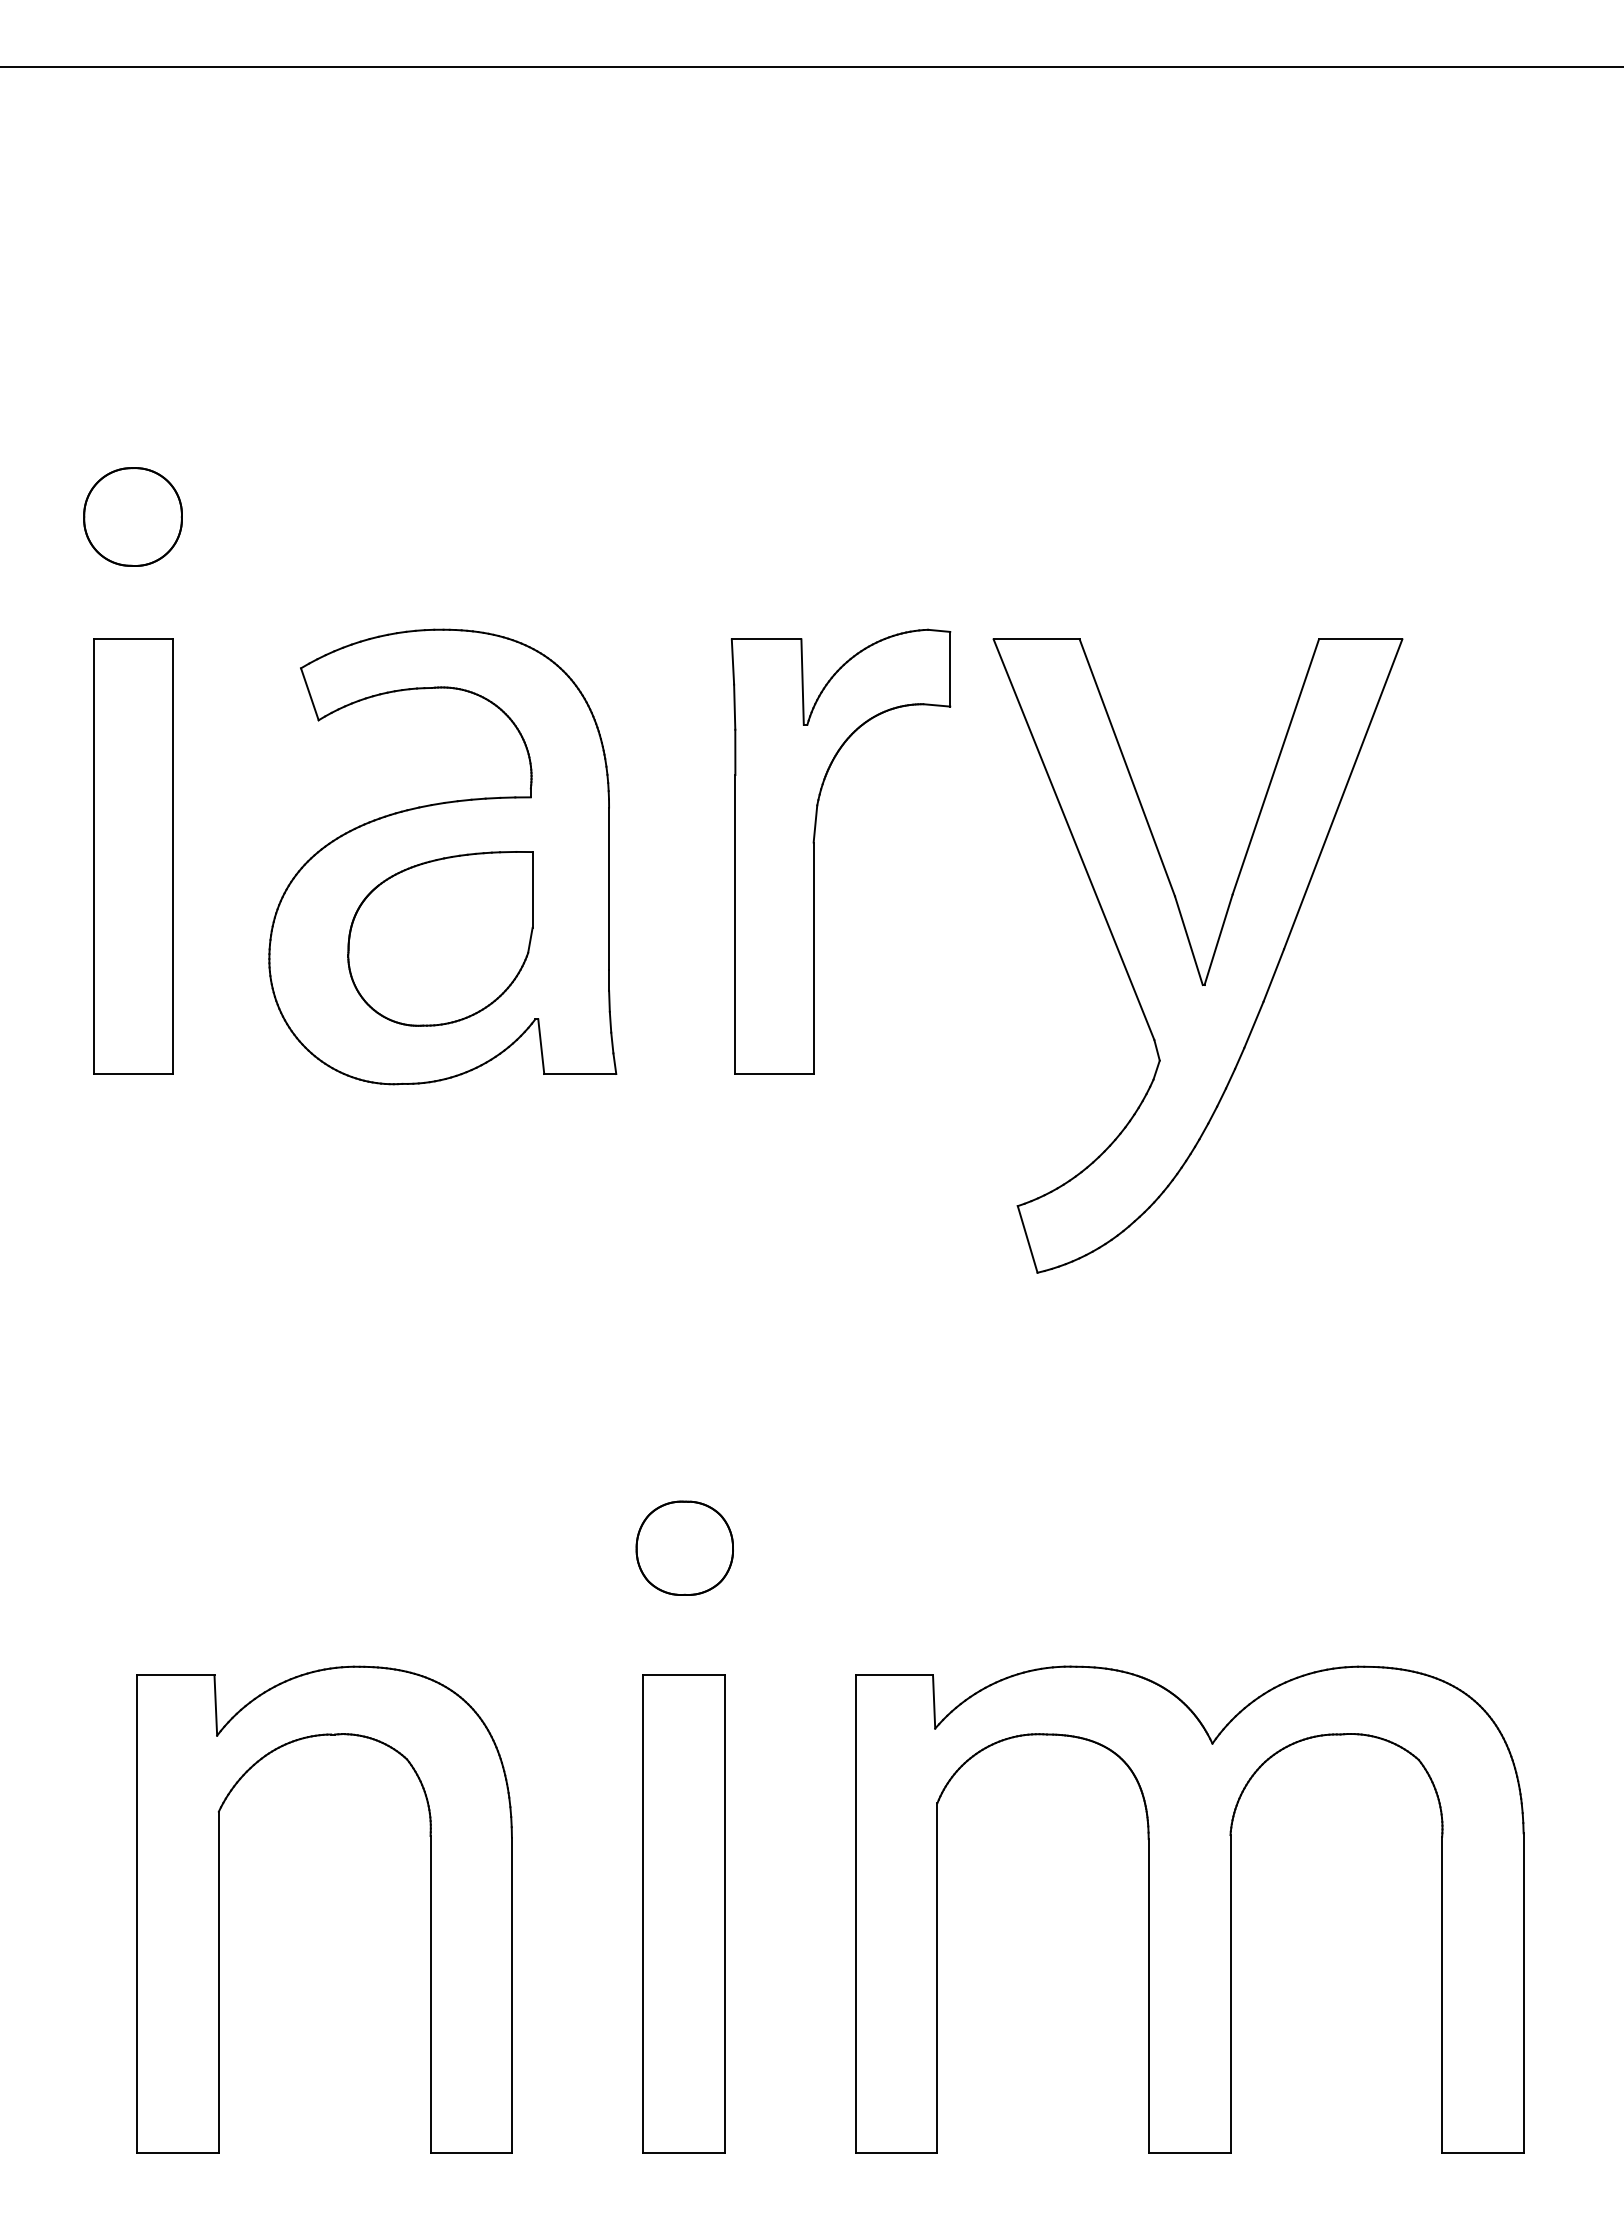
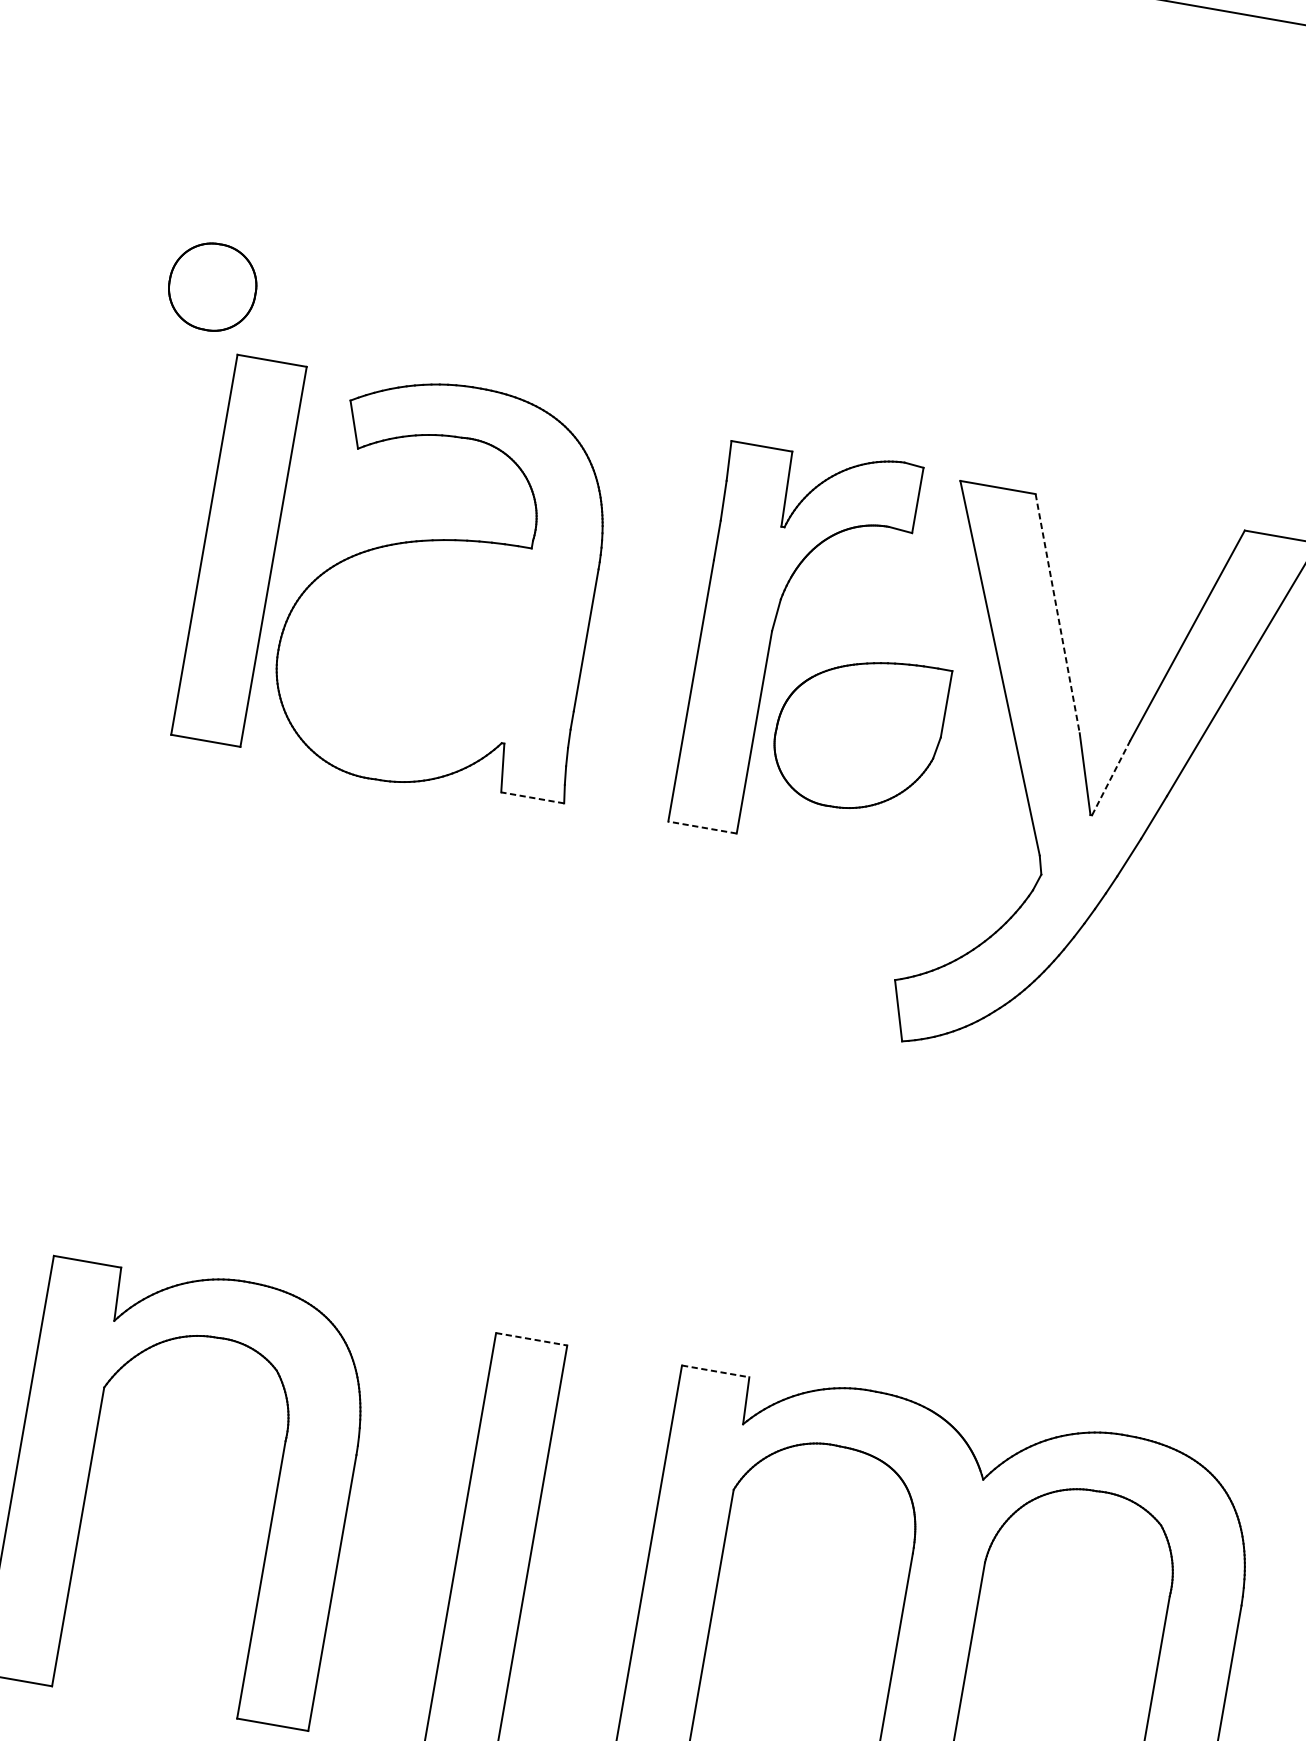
part: (132, 516) -> (212, 286), moved
line: (1127, 768) -> (1057, 614), solid -> dashed
part: (133, 856) -> (239, 550), moved
part: (440, 938) -> (858, 732), moved
line: (1218, 939) -> (1111, 777), solid -> dashed
line: (579, 1074) -> (531, 798), solid -> dashed
line: (774, 1074) -> (702, 827), solid -> dashed
part: (684, 1547) -> (551, 1227), removed
line: (684, 1675) -> (532, 1339), solid -> dashed
line: (894, 1675) -> (715, 1371), solid -> dashed

